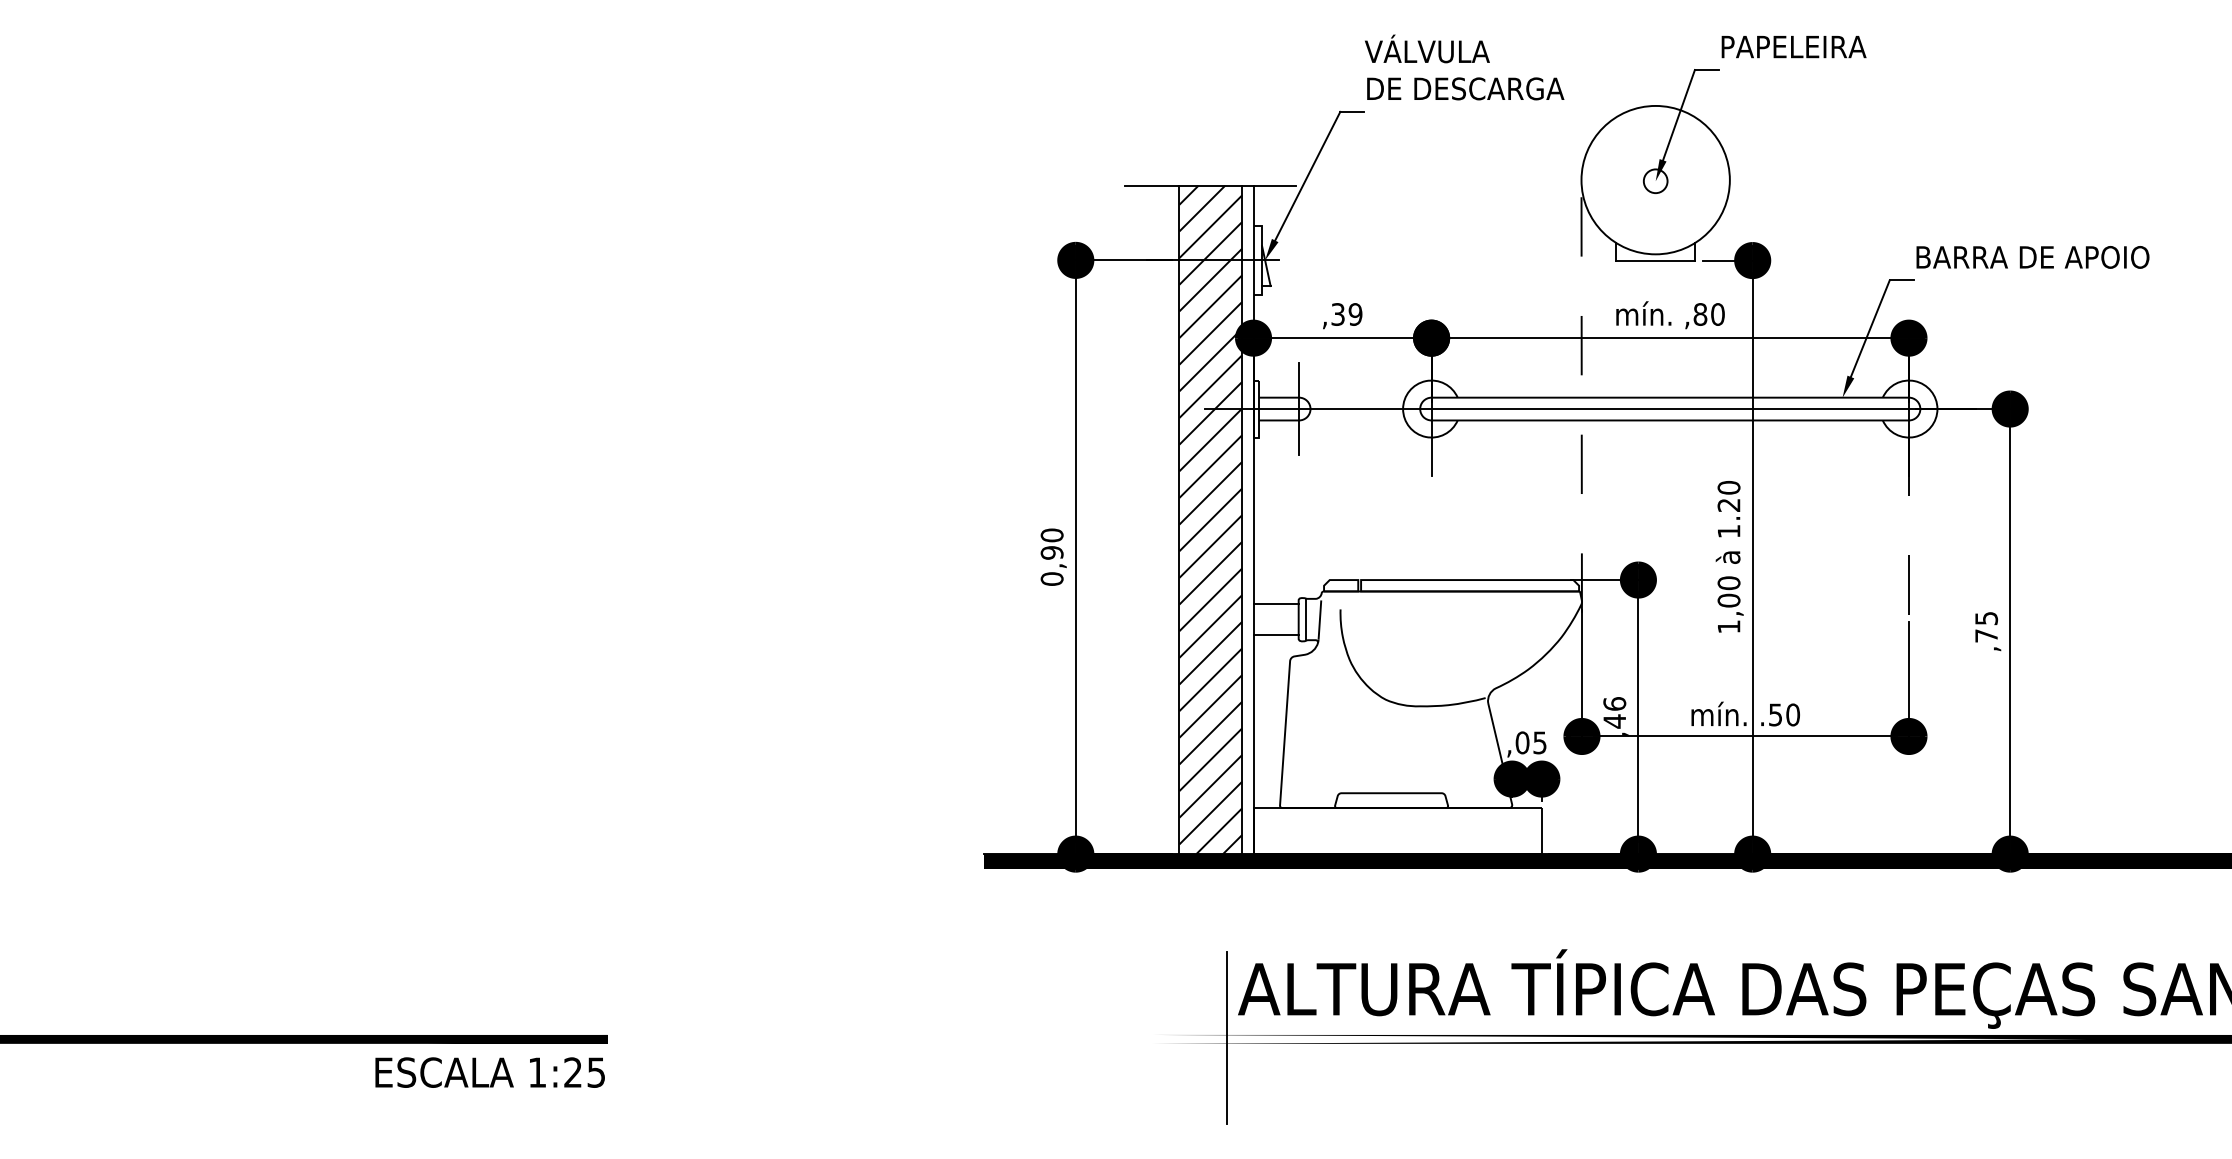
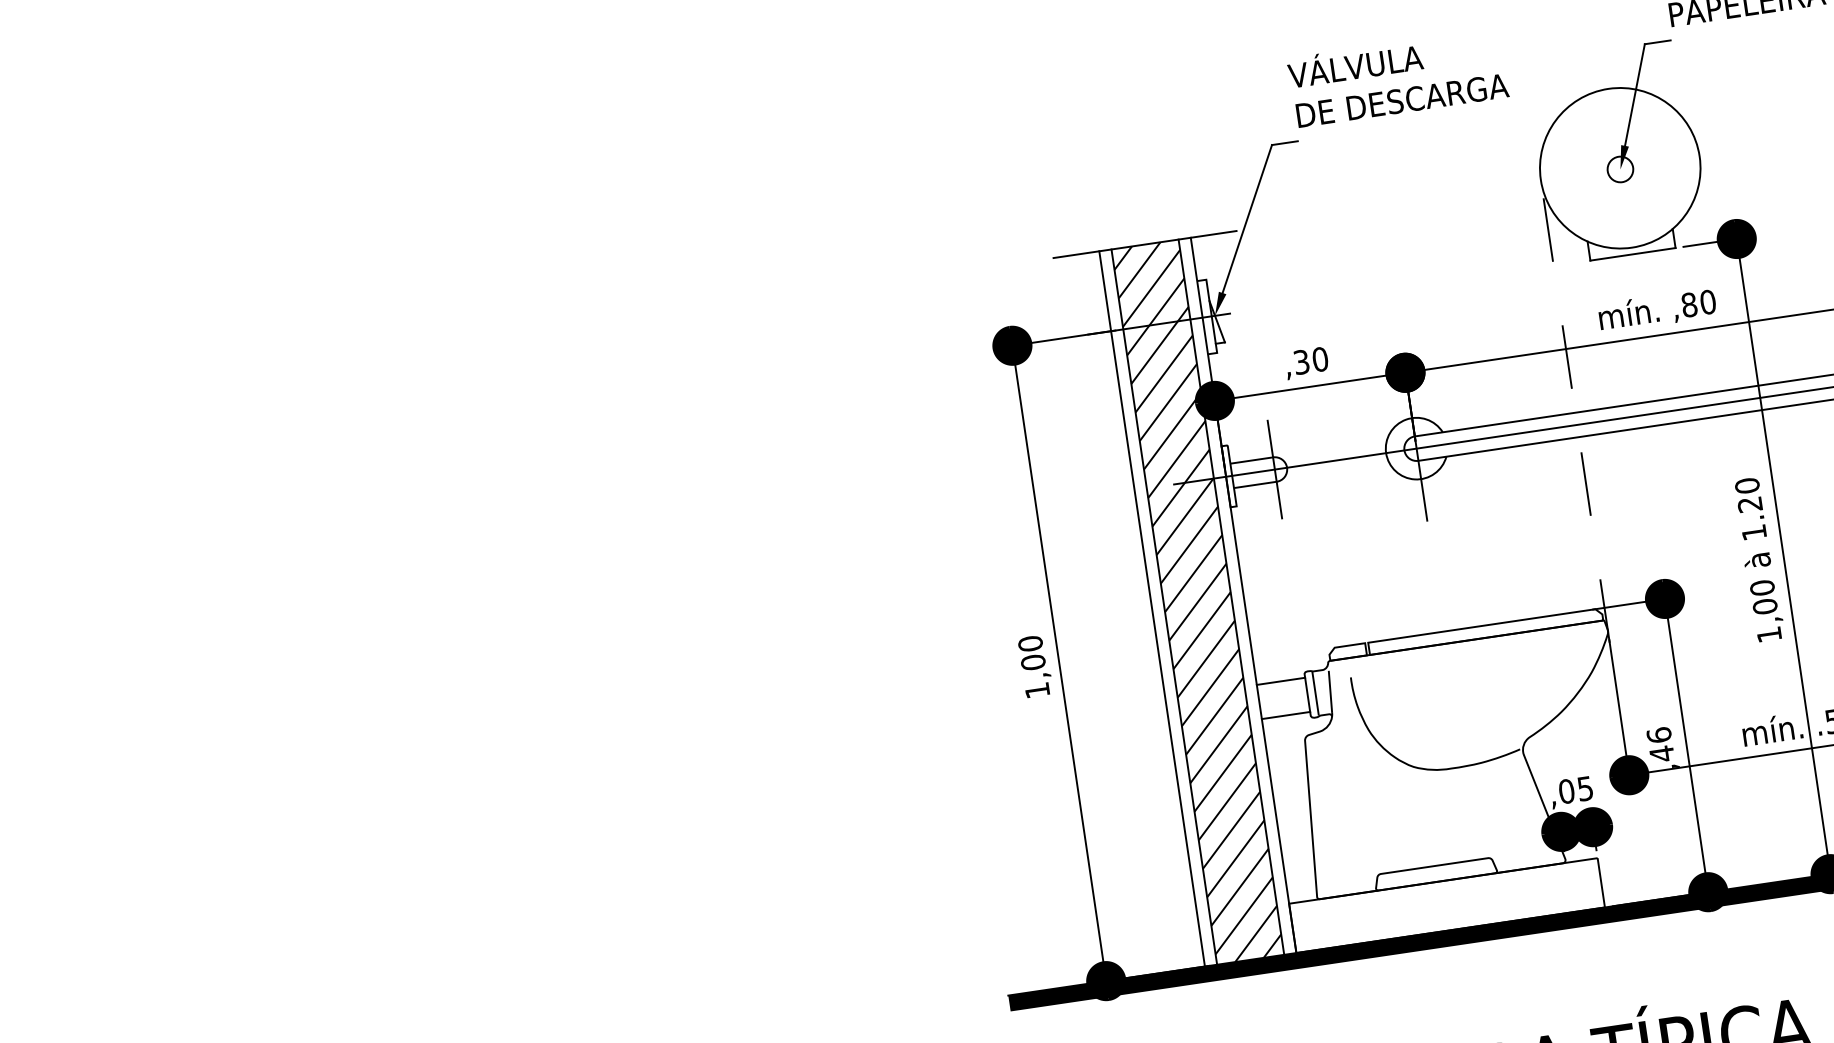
text: (1355, 314) -> (1320, 359), ,39 -> ,30
line: (1168, 519) -> (1152, 608), added
text: (1051, 565) -> (1034, 676), 0,90 -> 1,00

